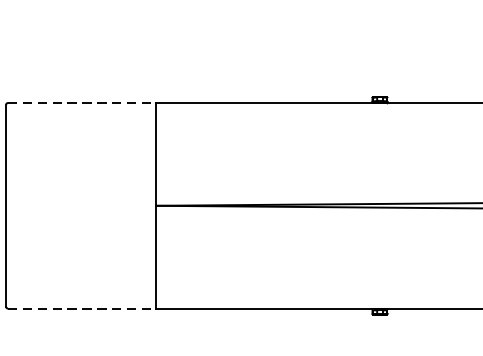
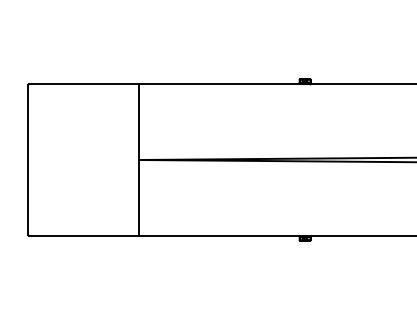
line: (82, 102) -> (84, 83), dashed -> solid
line: (82, 309) -> (84, 236), dashed -> solid

